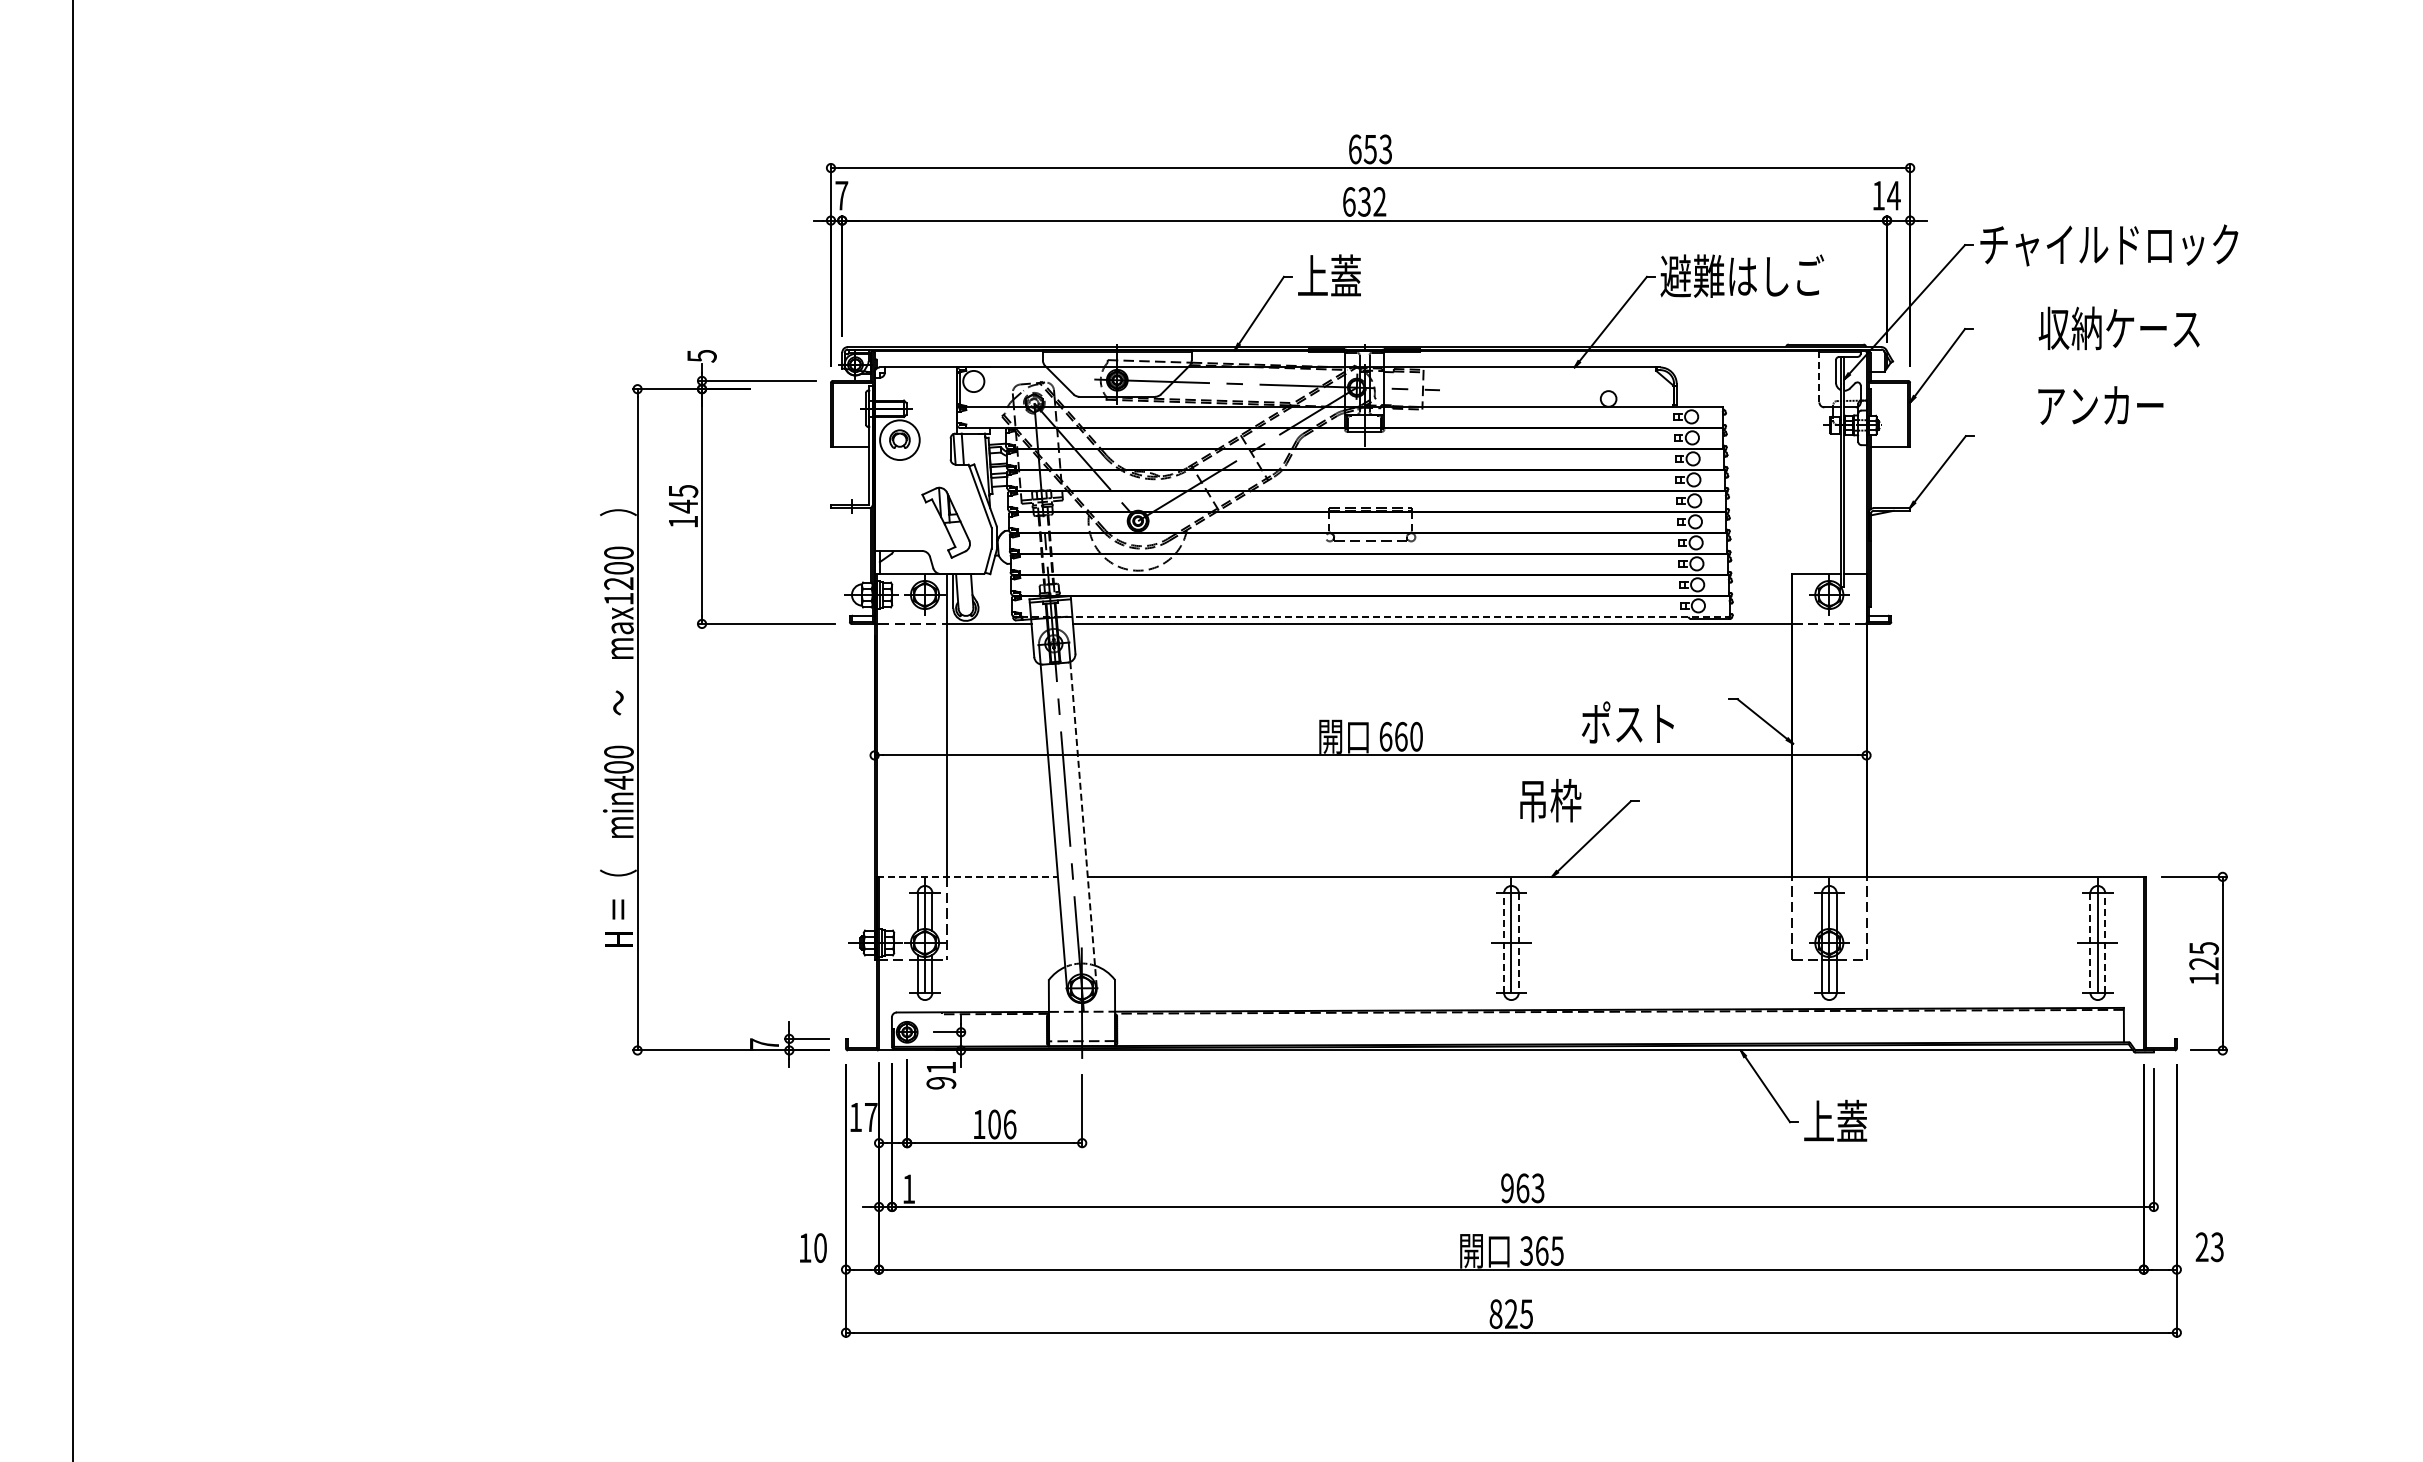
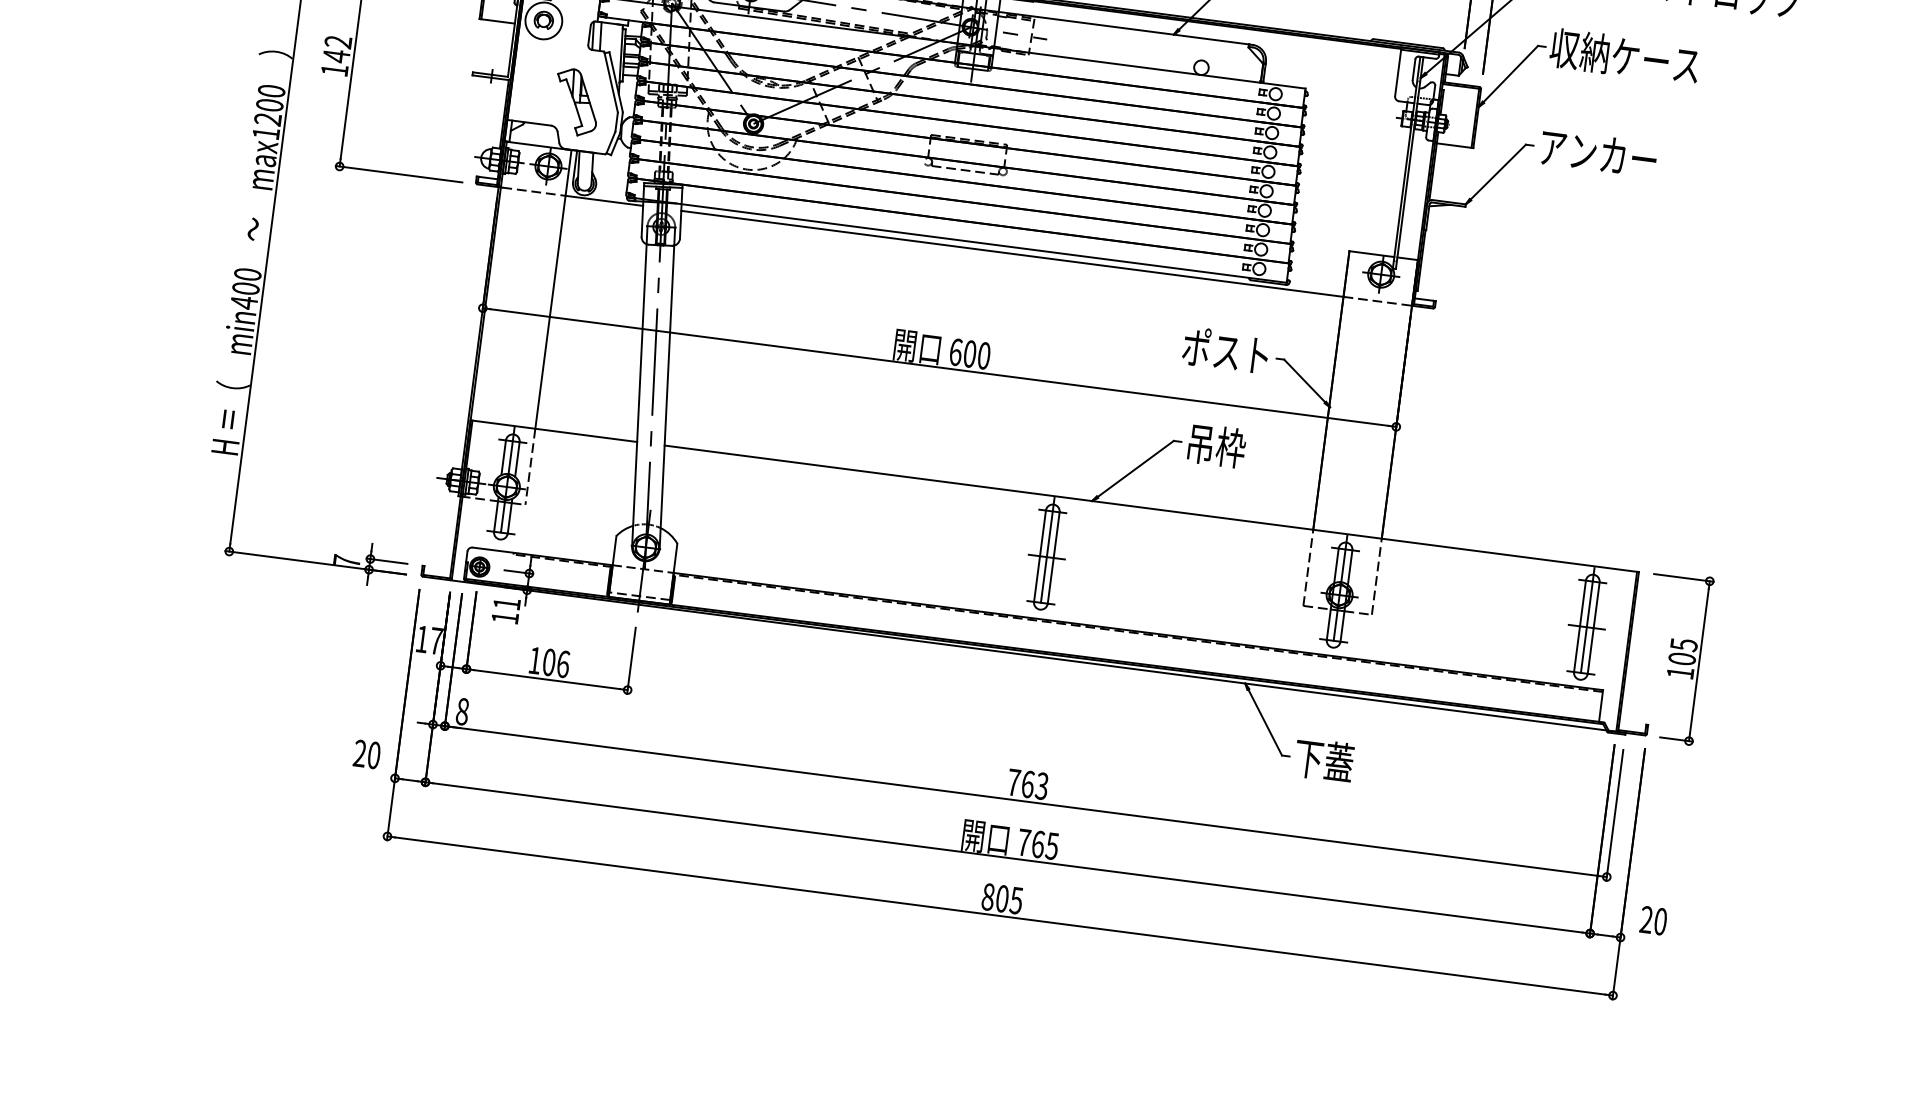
text: (2118, 328) -> (1624, 56), moved
line: (1819, 375) -> (1398, 71), dashed -> solid
text: (2100, 405) -> (1598, 153), moved
text: (683, 491) -> (338, 42), 145 -> 142
line: (1375, 616) -> (960, 240), dashed -> solid
text: (1627, 722) -> (1225, 350), moved
text: (1401, 736) -> (970, 353), 660 -> 600
text: (1550, 800) -> (1216, 445), moved
line: (1083, 824) -> (666, 396), dashed -> solid
line: (968, 876) -> (554, 430), dashed -> solid
line: (1503, 943) -> (1039, 556), dashed -> solid
line: (1518, 943) -> (1053, 558), dashed -> solid
line: (2090, 943) -> (1580, 626), dashed -> solid
line: (2105, 943) -> (1593, 628), dashed -> solid
text: (2203, 963) -> (1681, 658), 125 -> 105
text: (941, 1083) -> (505, 618), 91 -> 11
text: (1818, 1121) -> (1308, 758), 上蓋 -> 下蓋
text: (1507, 1188) -> (1013, 782), 963 -> 763
text: (908, 1189) -> (462, 711), 1 -> 8
text: (804, 1247) -> (359, 752), 10 -> 20
text: (2216, 1247) -> (1659, 921), 23 -> 20
text: (1526, 1250) -> (1023, 842), 365 -> 765
text: (1511, 1314) -> (1002, 899), 825 -> 805

